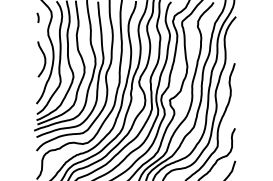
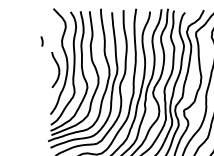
line: (37, 17) -> (41, 41), moved

